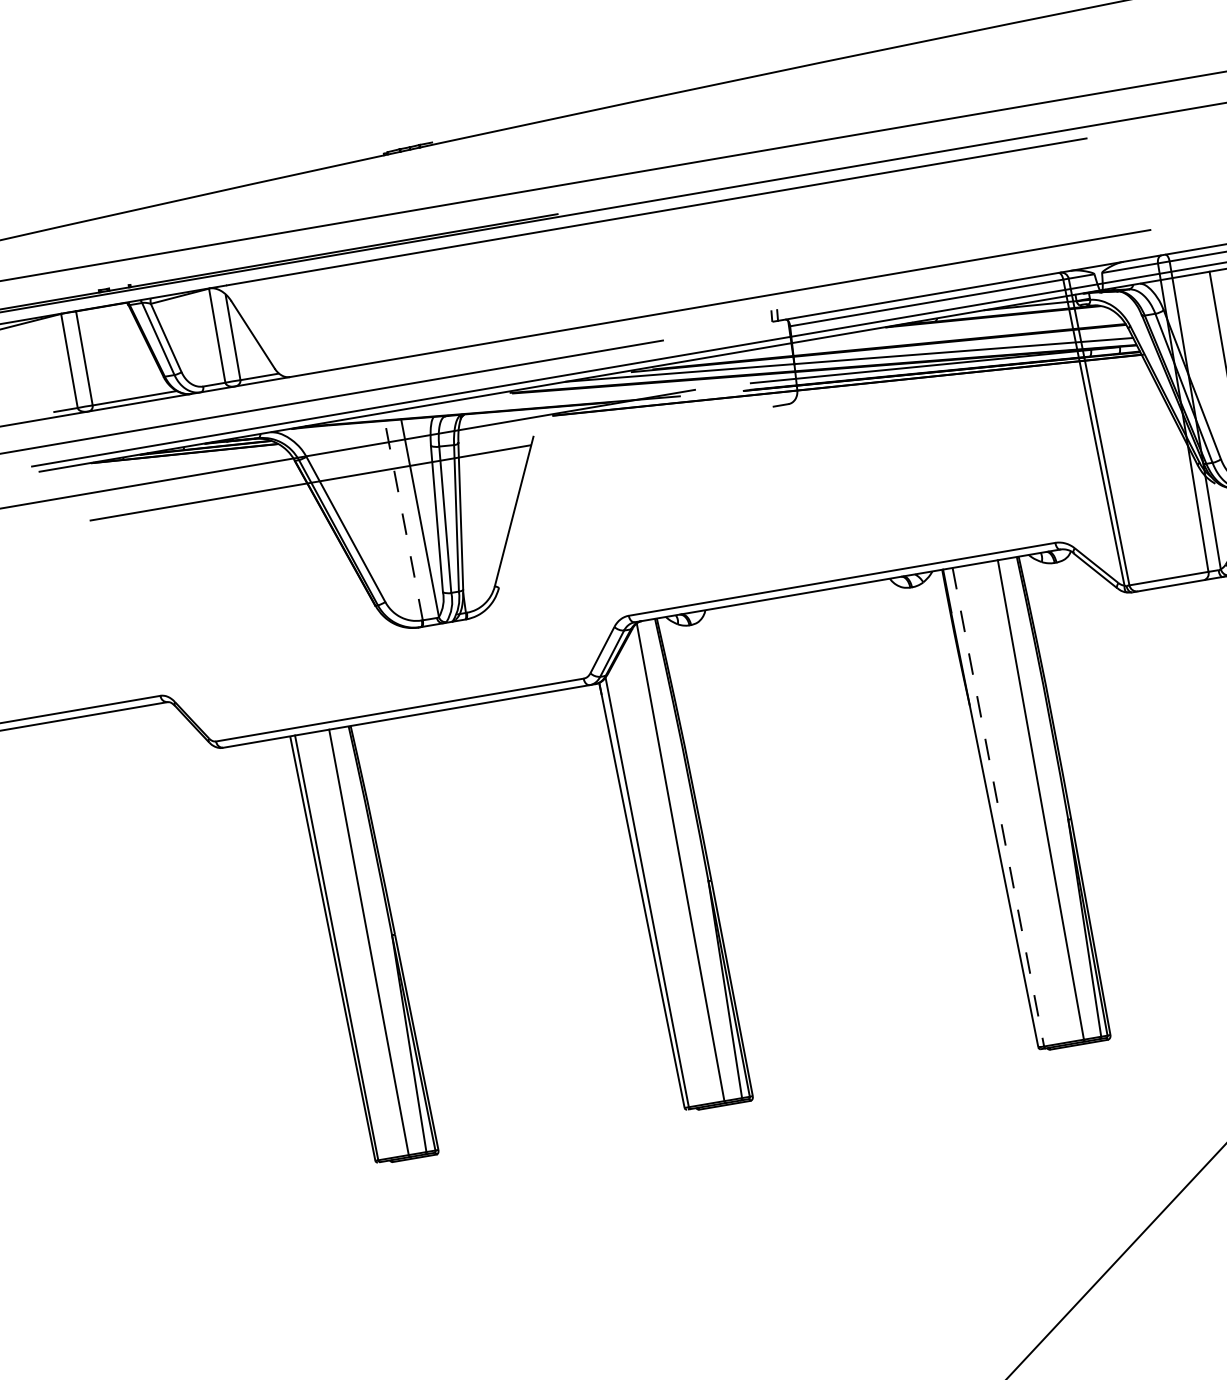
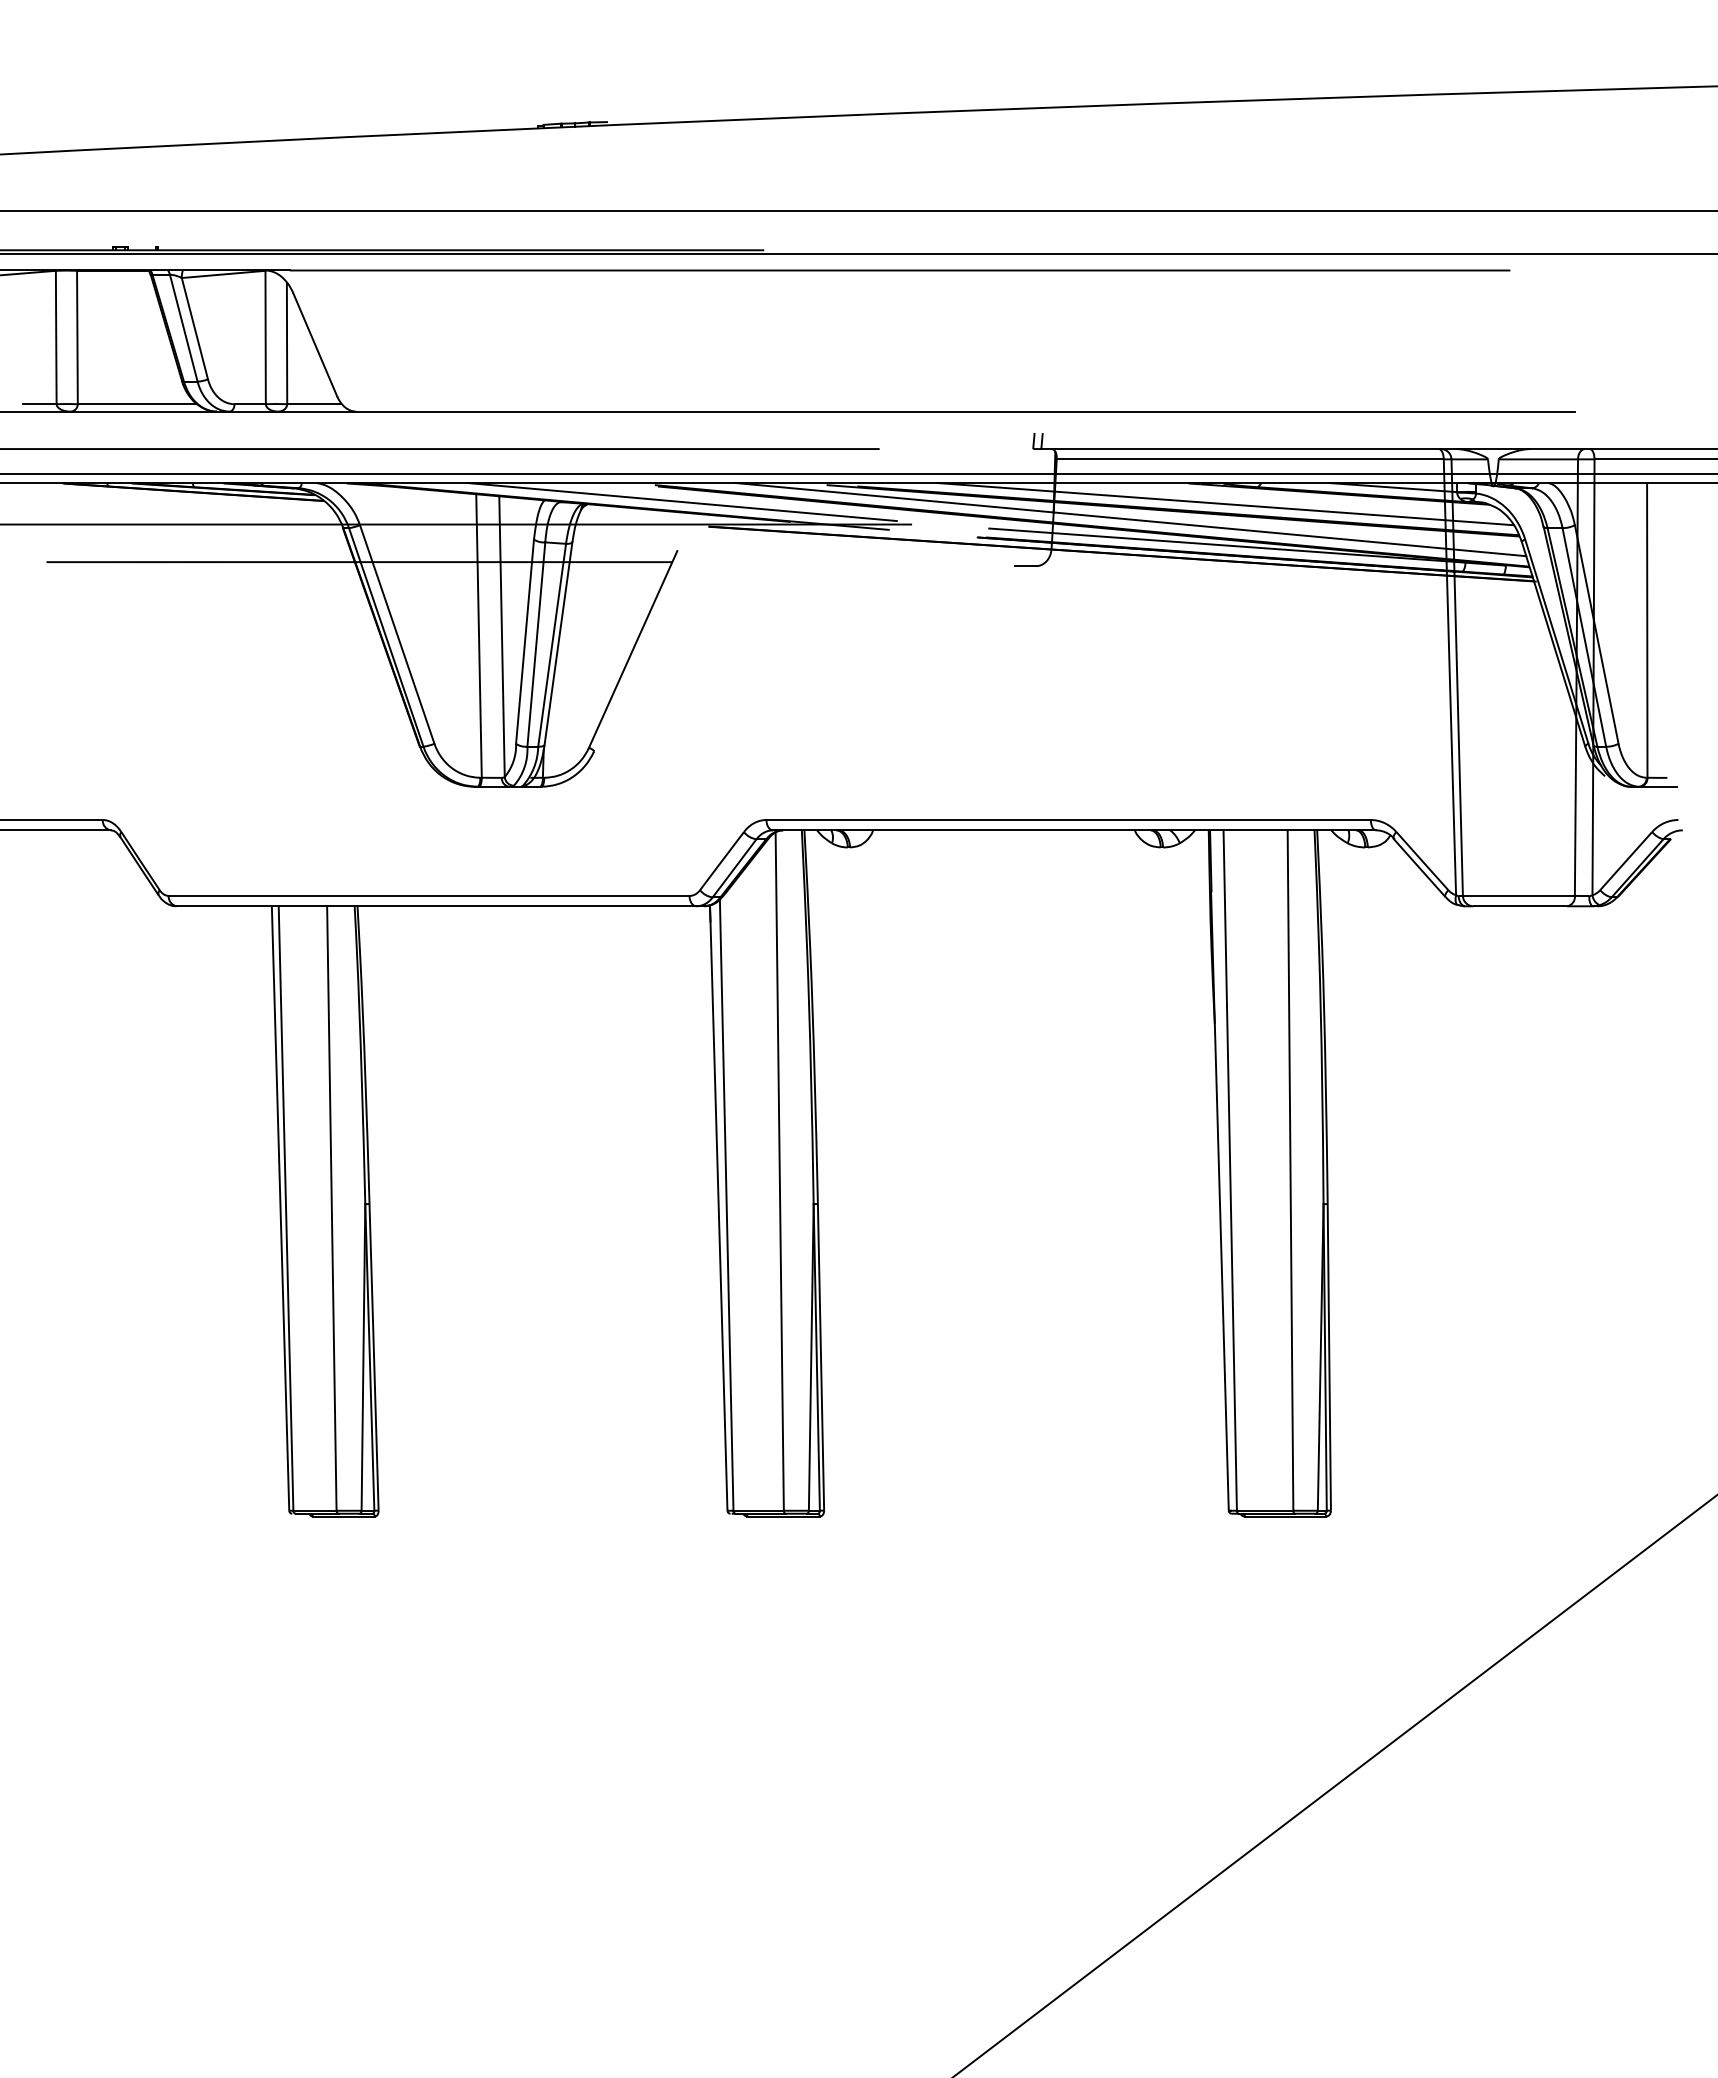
line: (913, 337) -> (1224, 503), added
line: (530, 401) -> (681, 501), added
line: (404, 520) -> (479, 635), dashed -> solid
line: (998, 807) -> (1230, 1171), dashed -> solid

